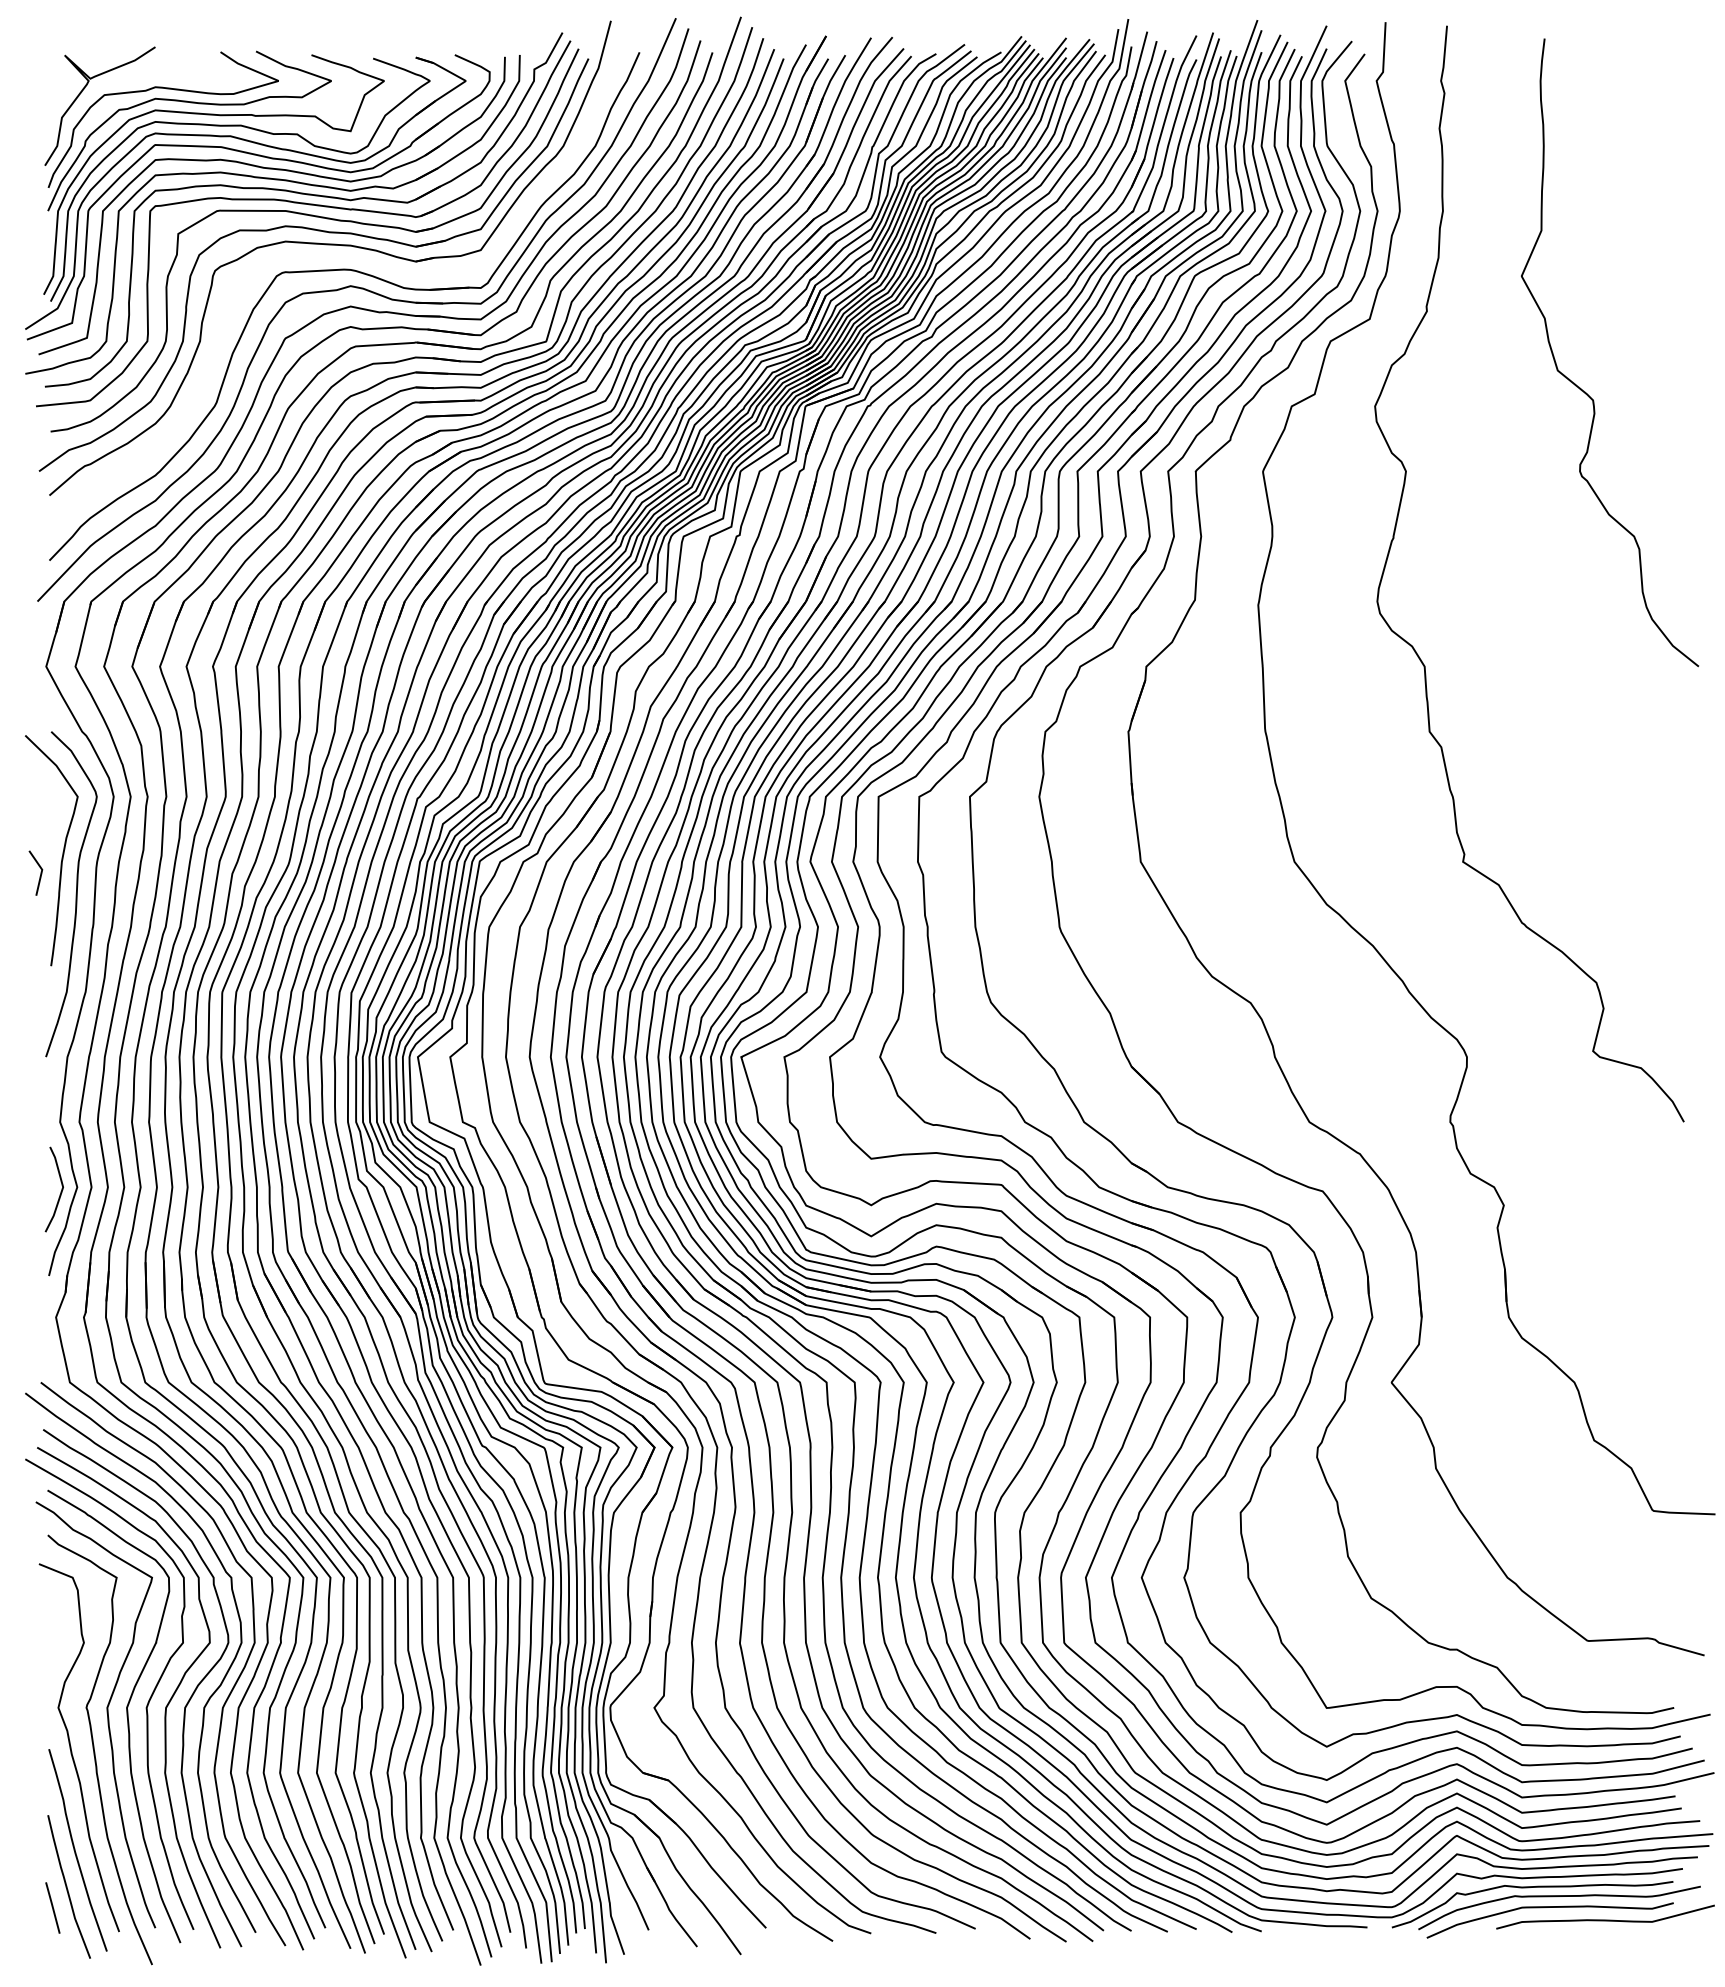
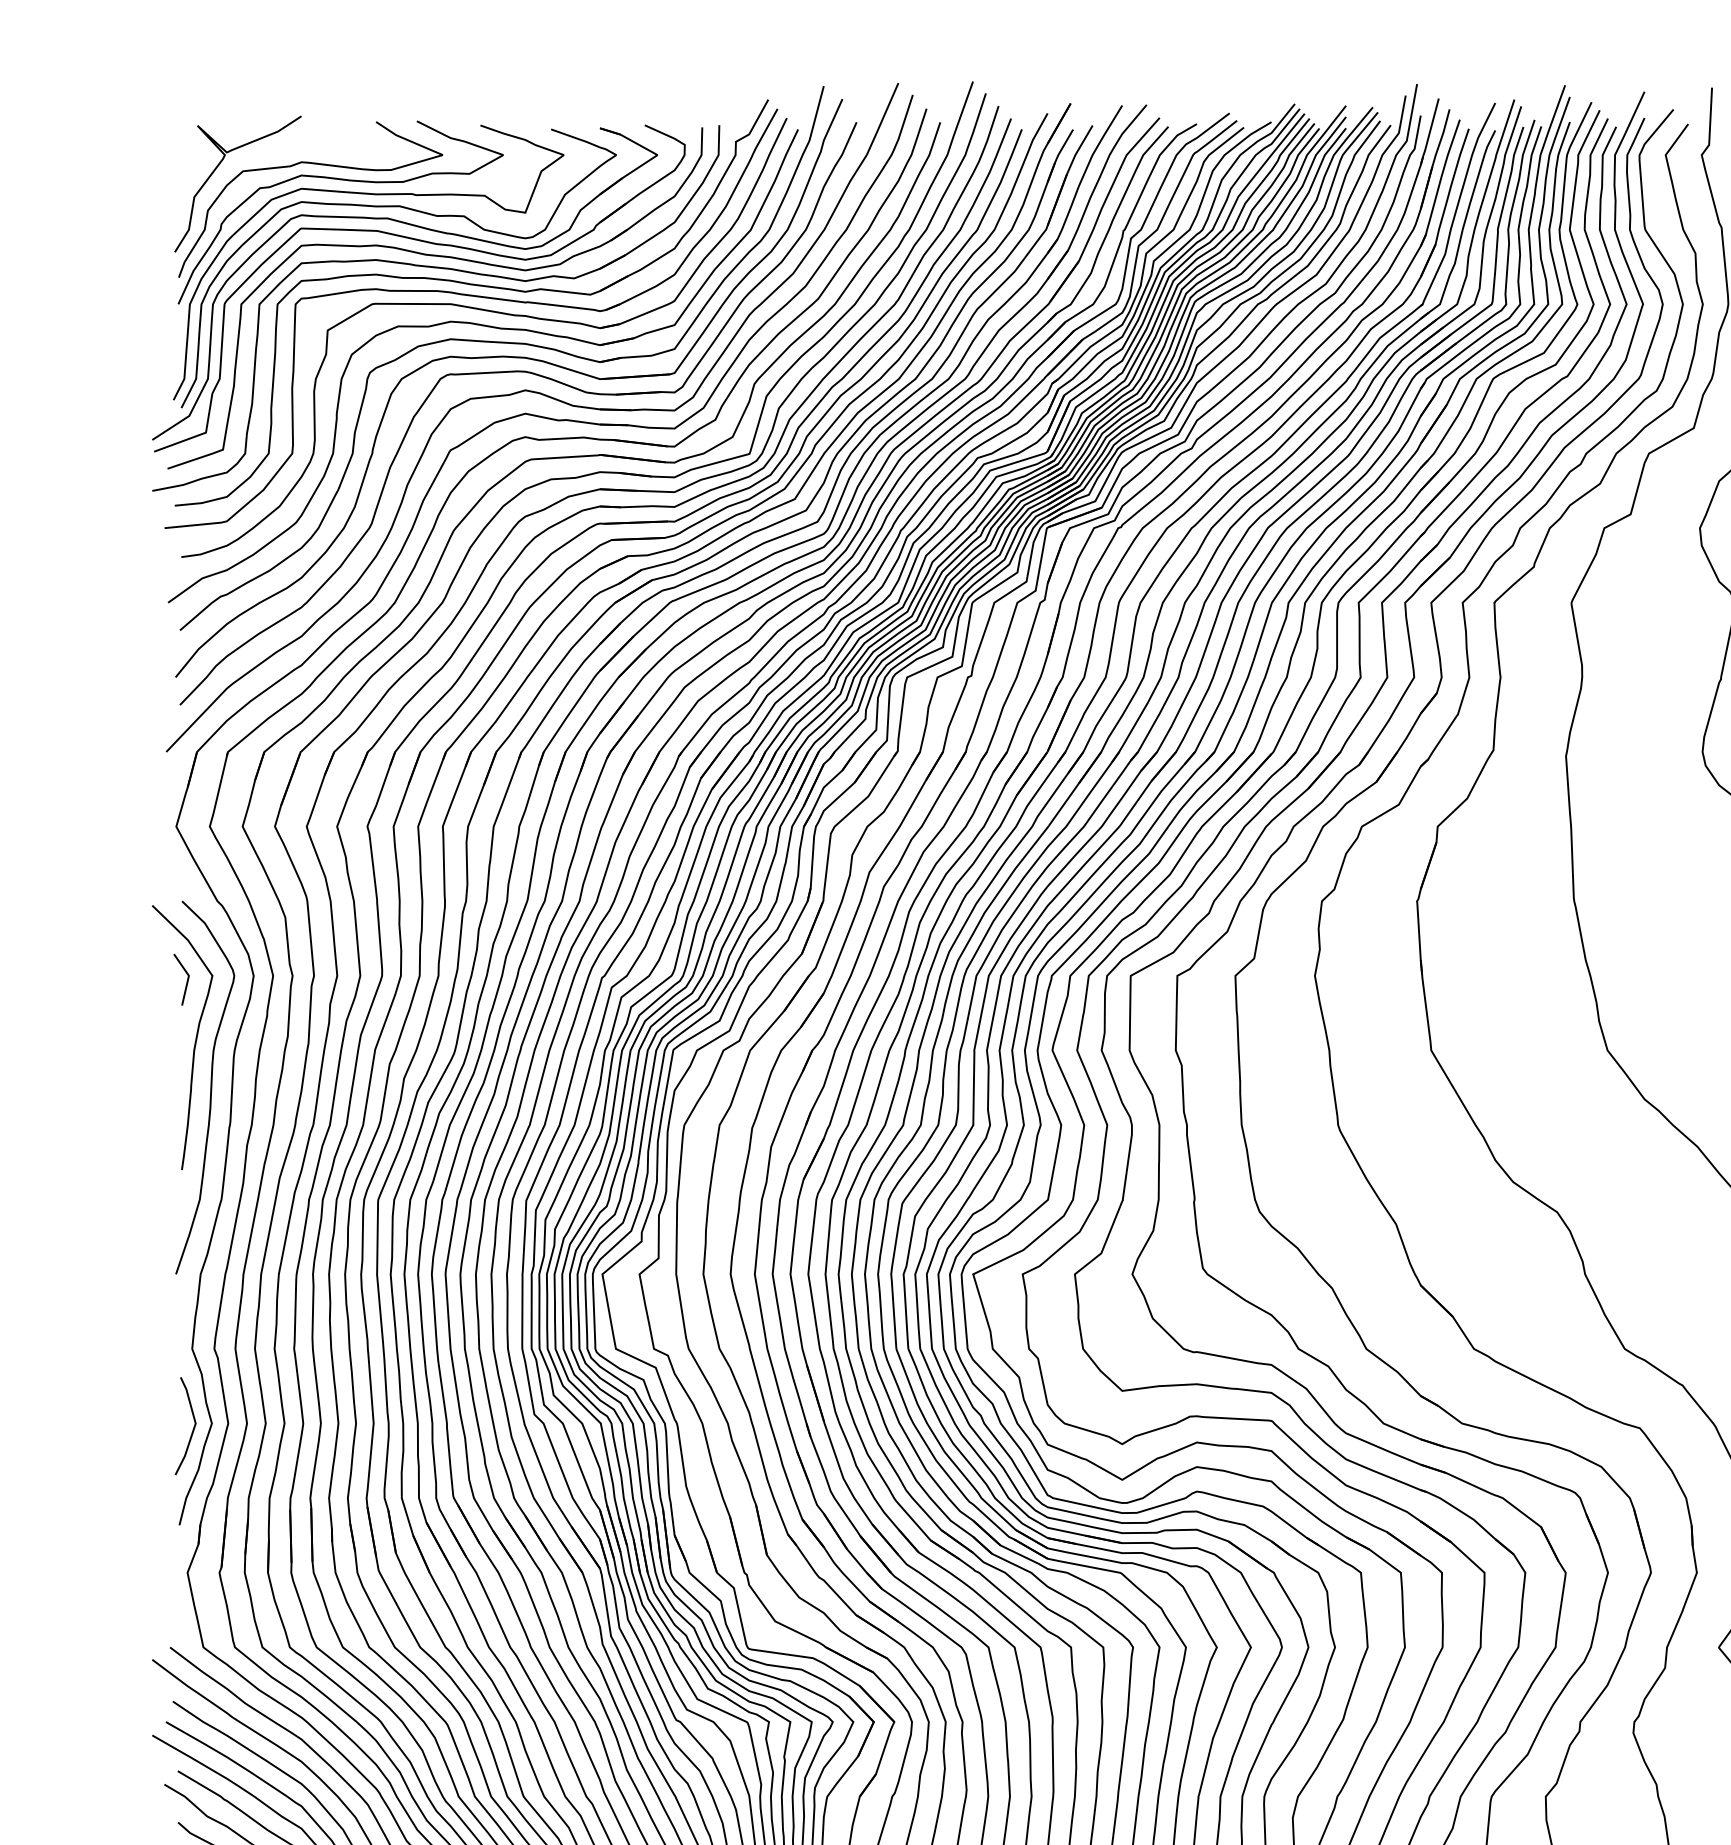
part: (340, 258) -> (513, 358), added
line: (40, 872) -> (186, 978), moved

